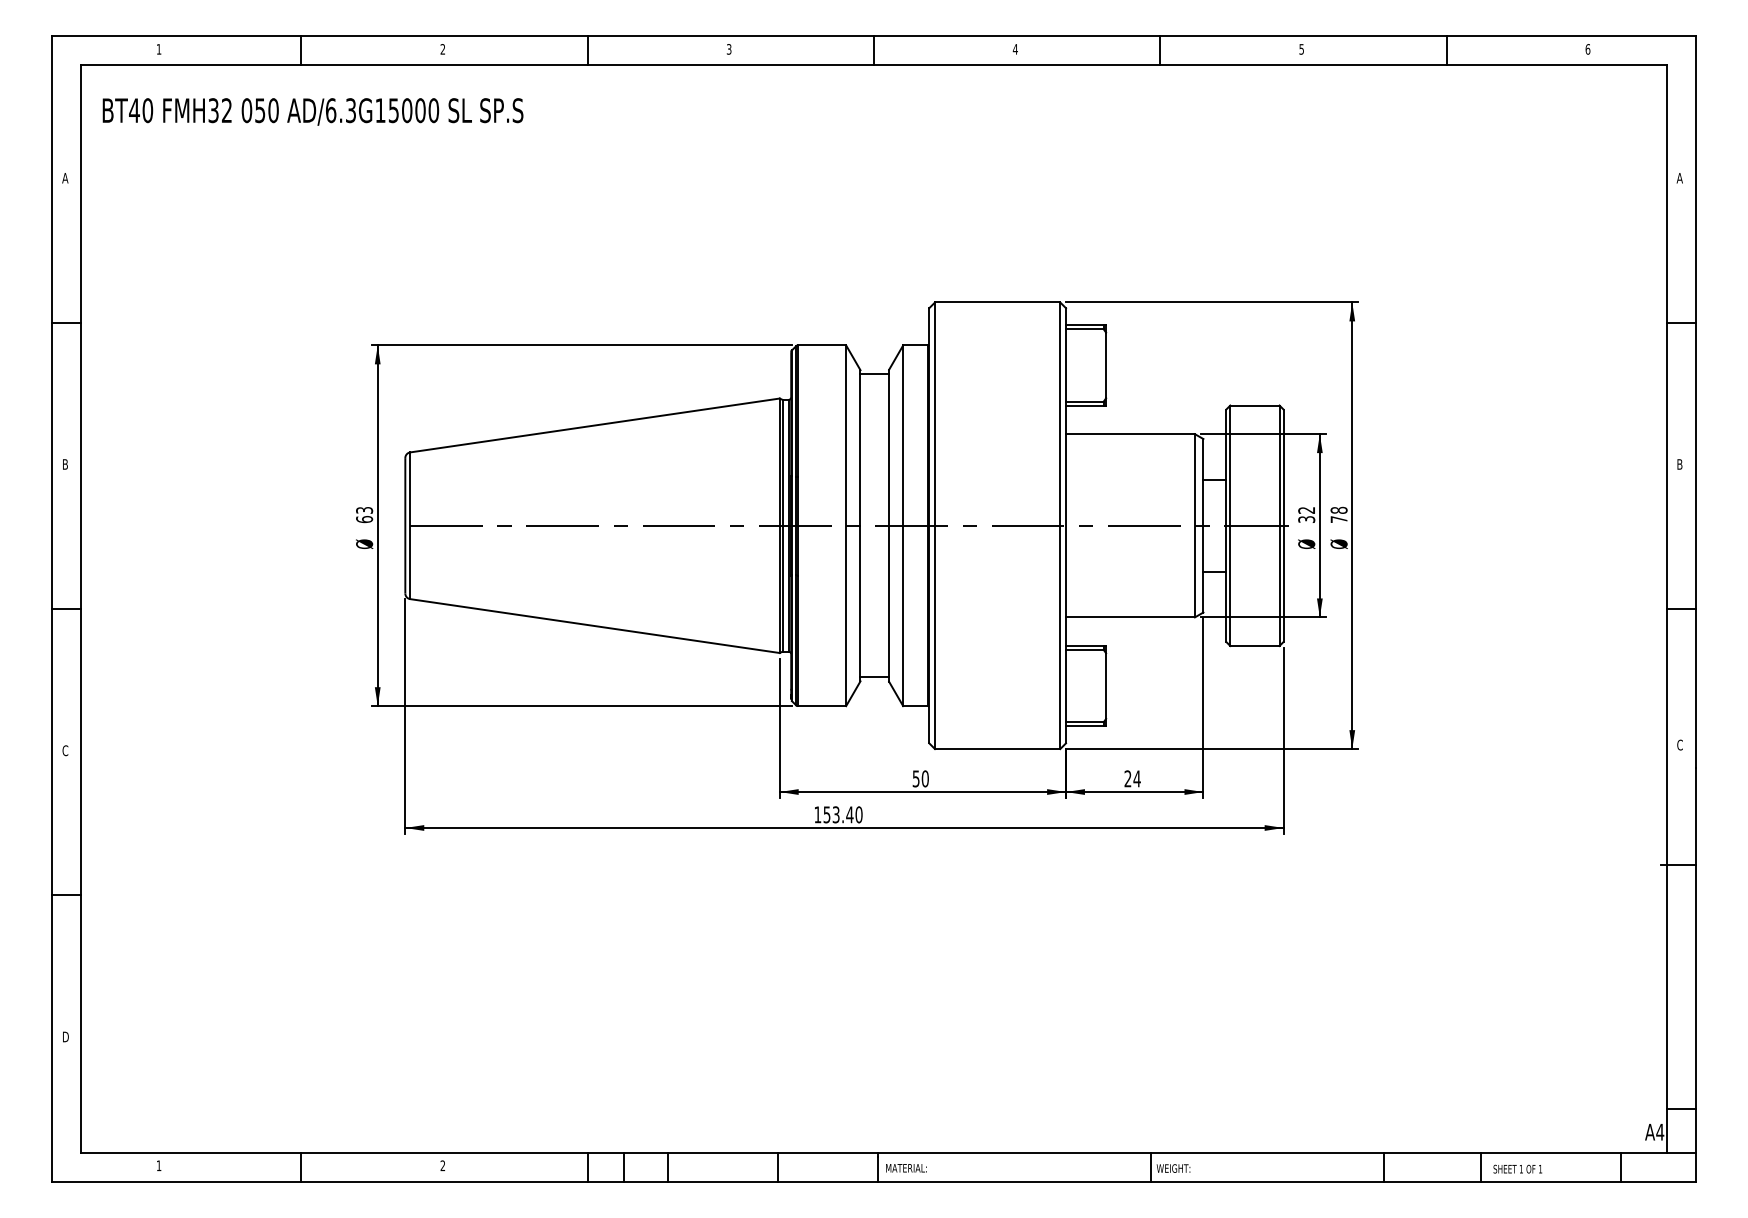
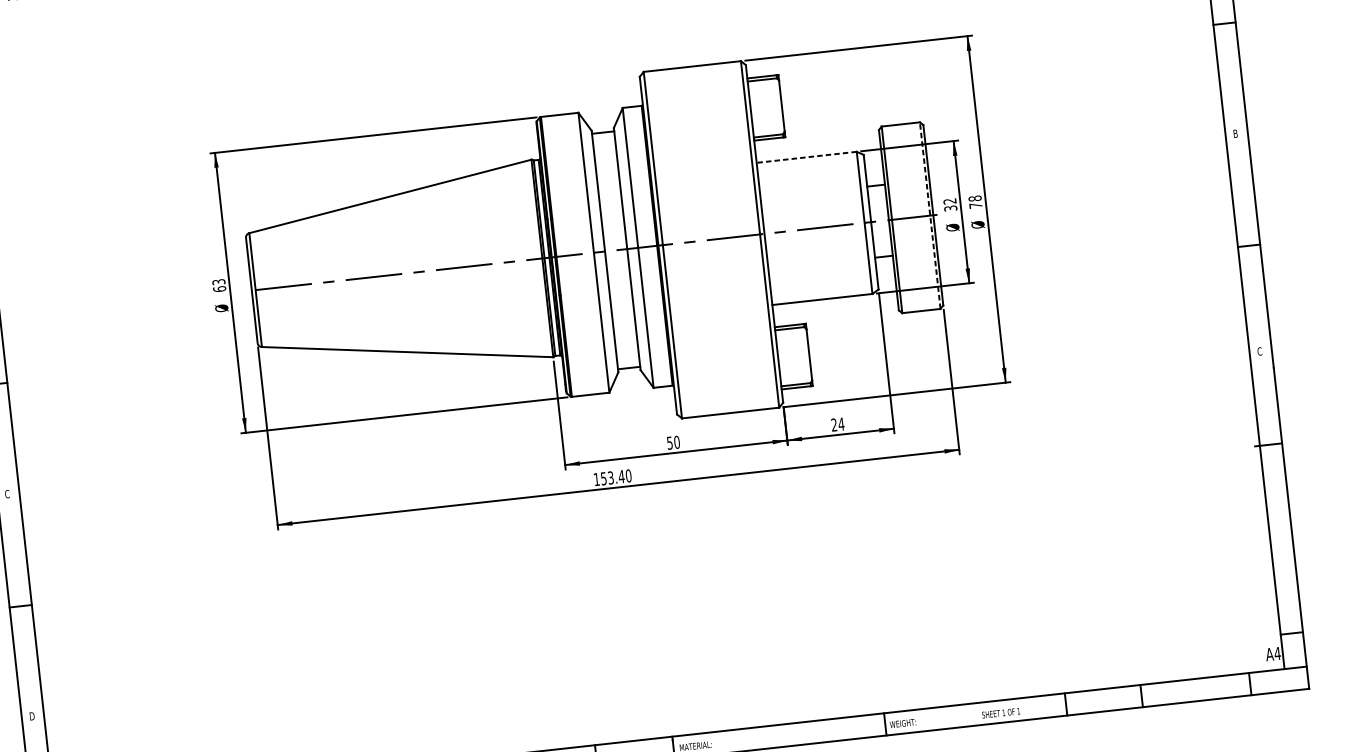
line: (1130, 434) -> (806, 157), solid -> dashed
line: (1279, 525) -> (930, 215), solid -> dashed
text: (1517, 1168) -> (1000, 712), moved

